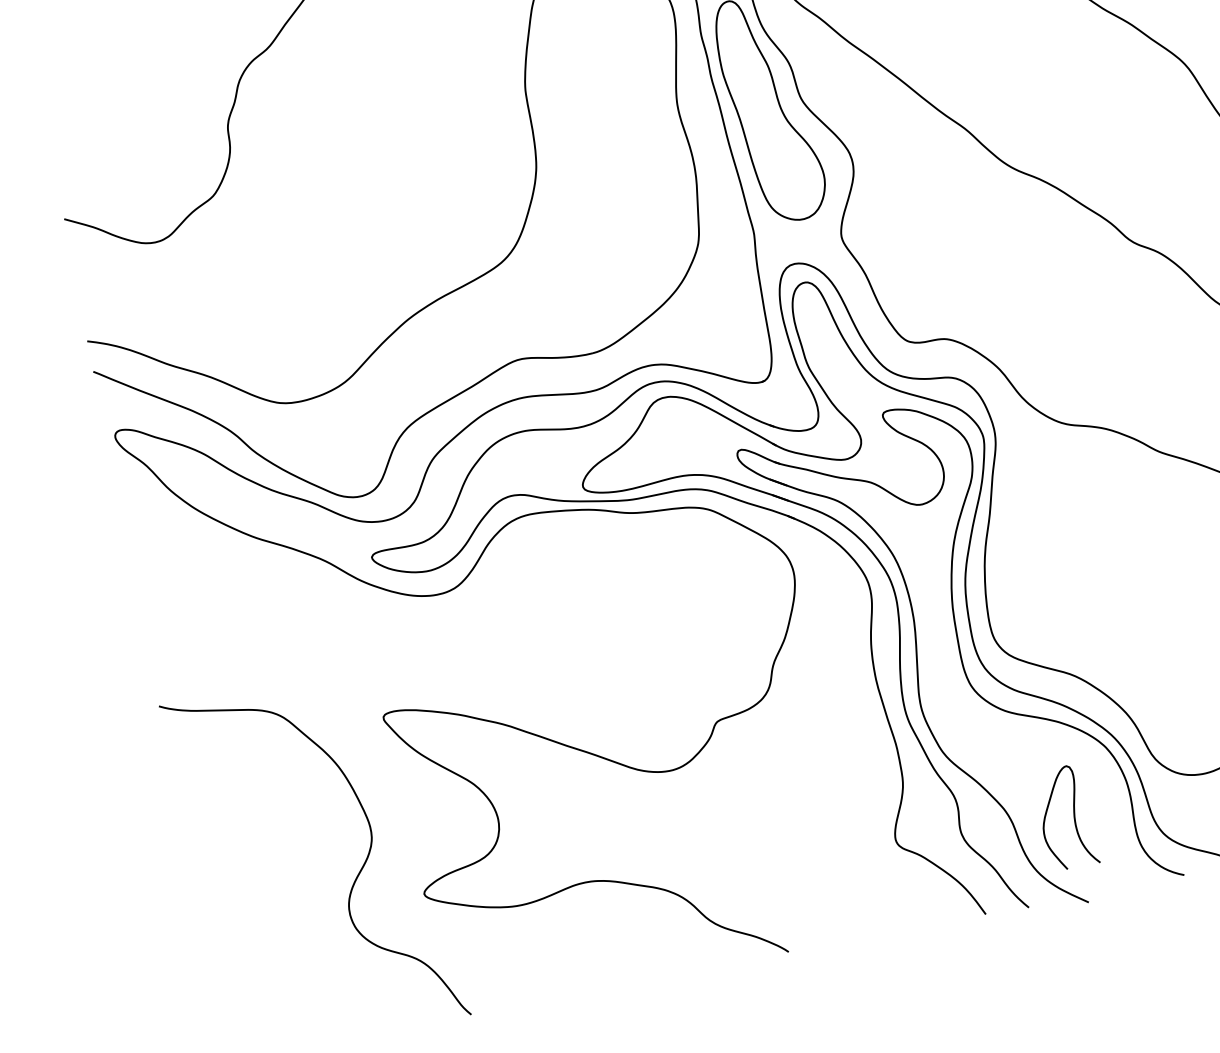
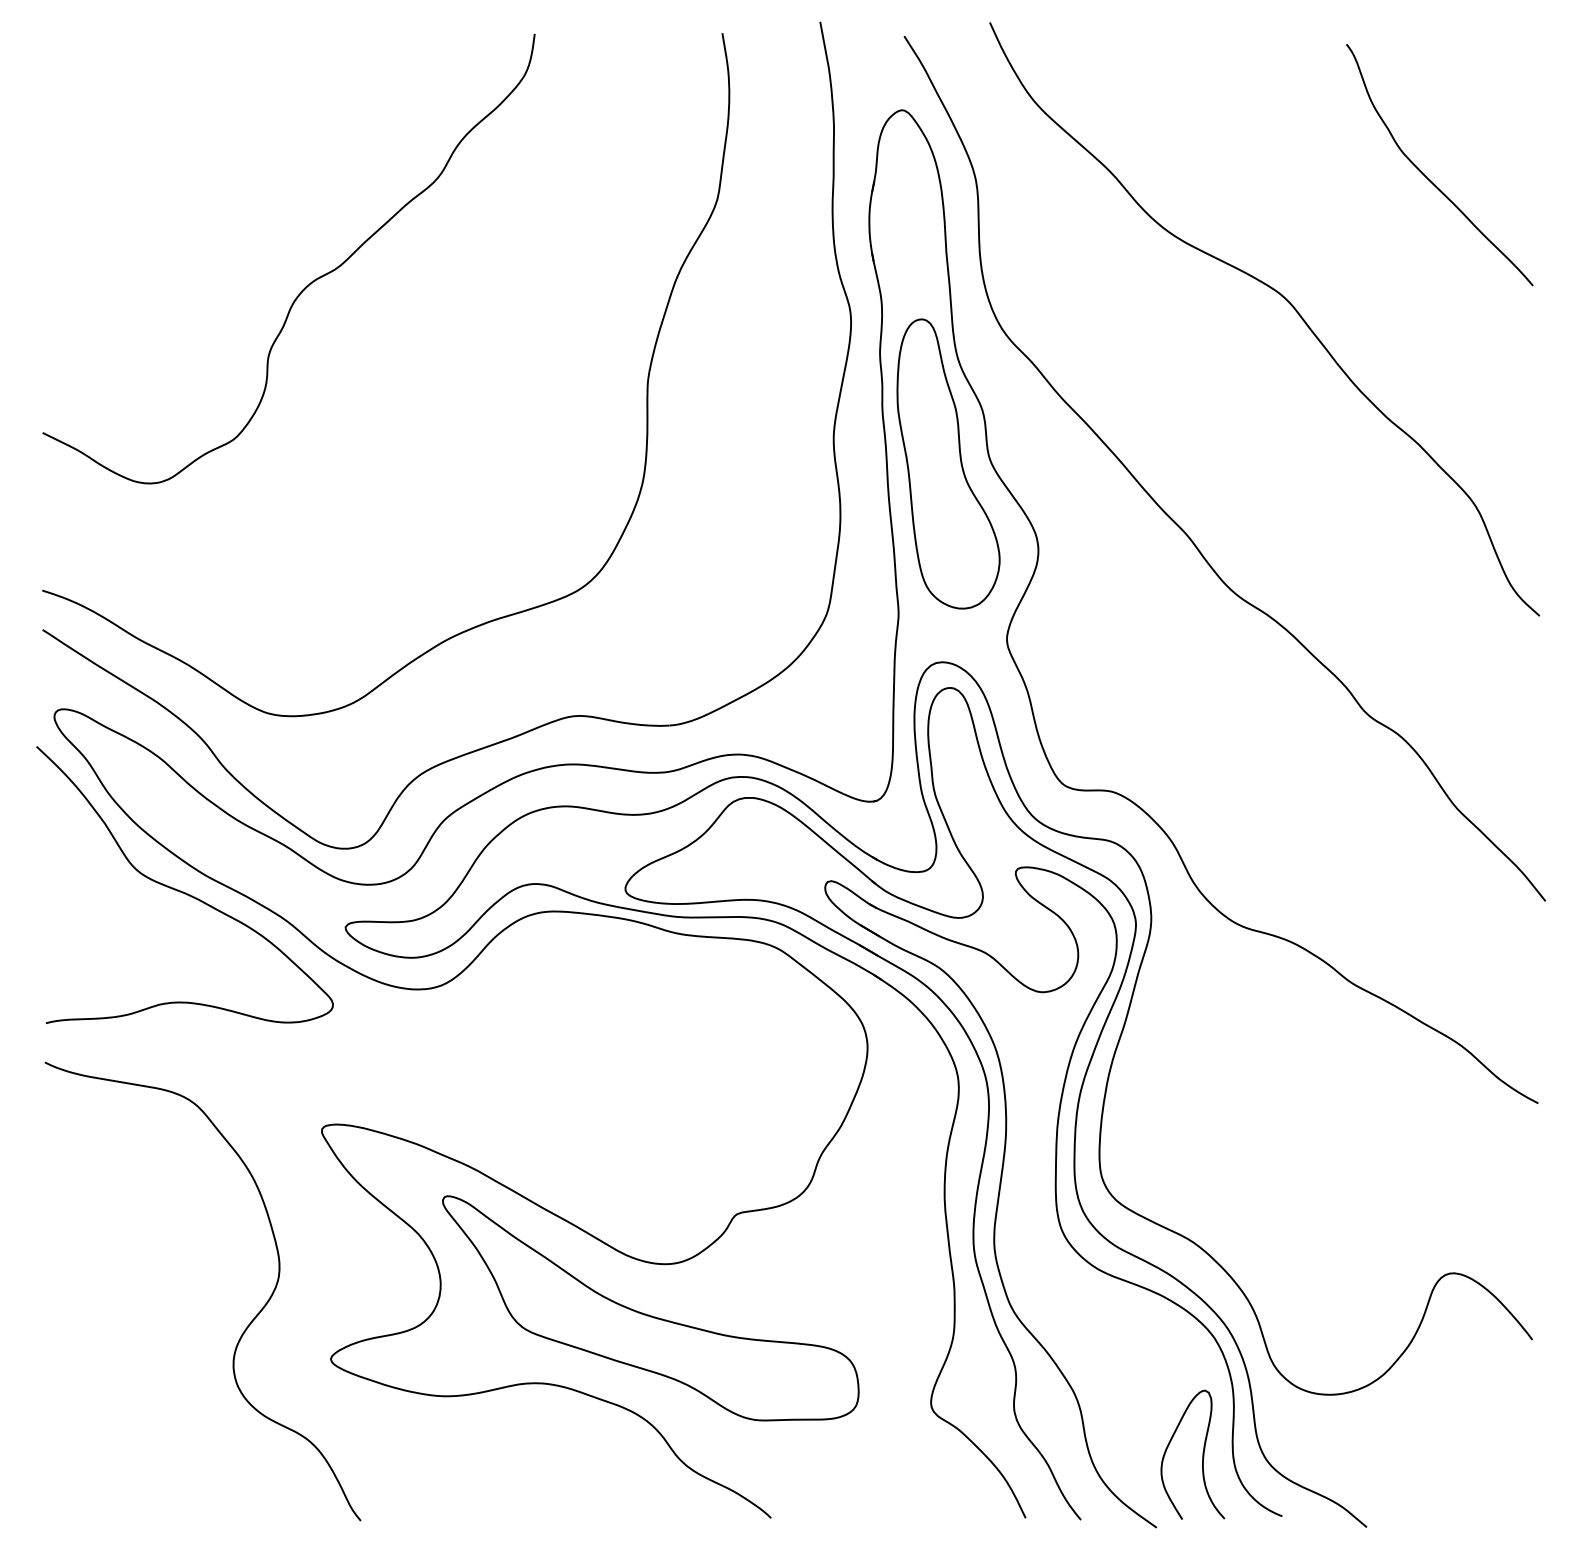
curve: (241, 553) -> (183, 891), added
part: (663, 812) -> (648, 1314), added
curve: (1073, 816) -> (1202, 1454), moved

